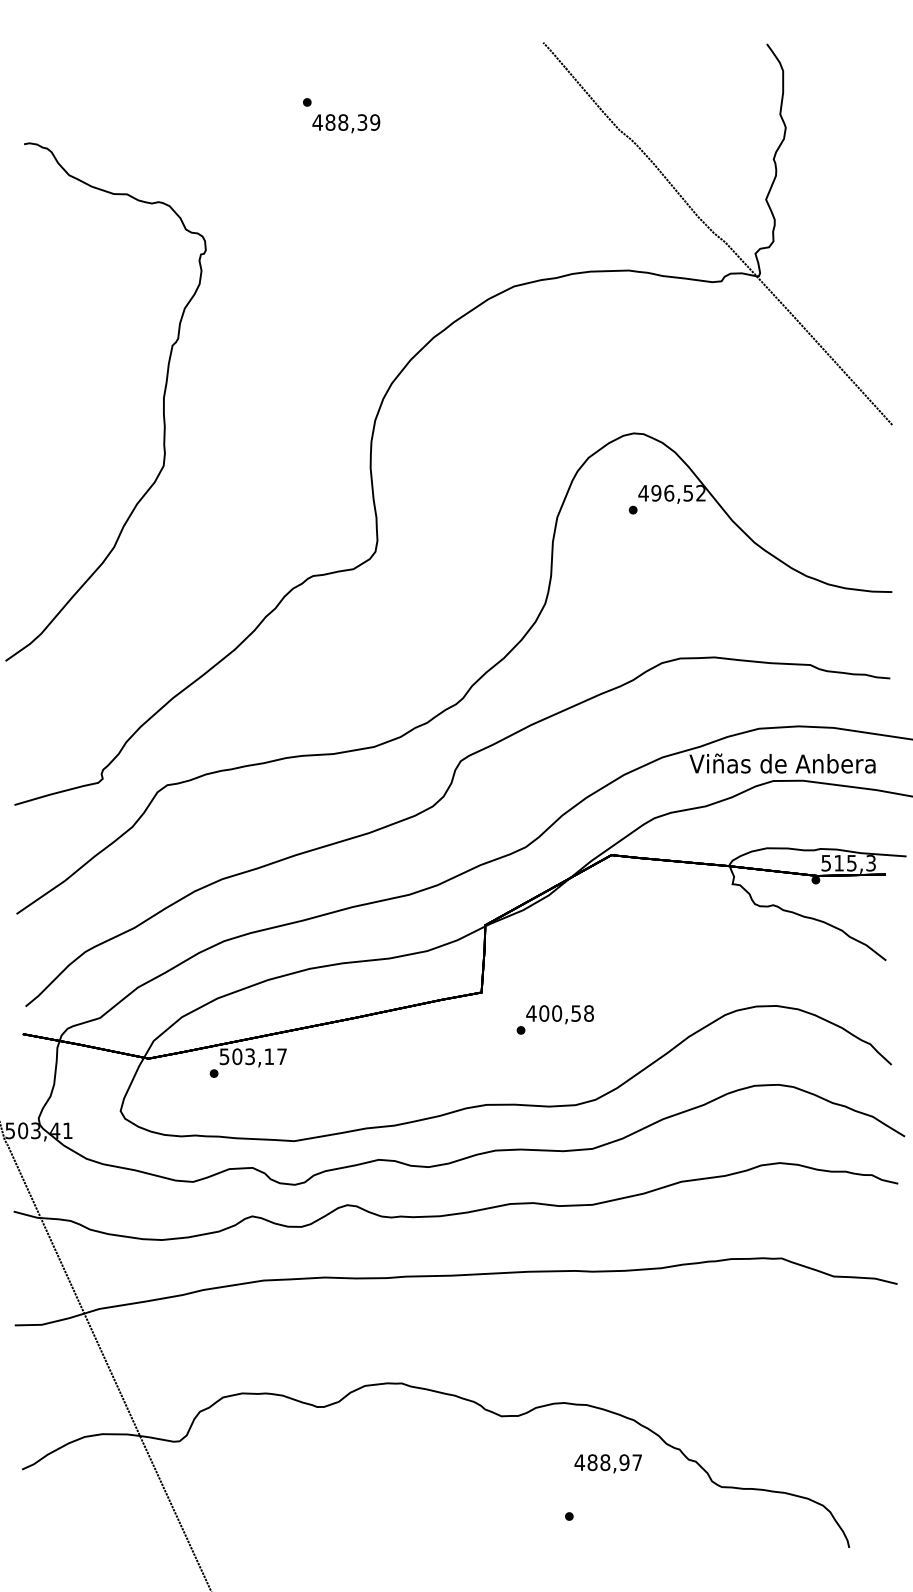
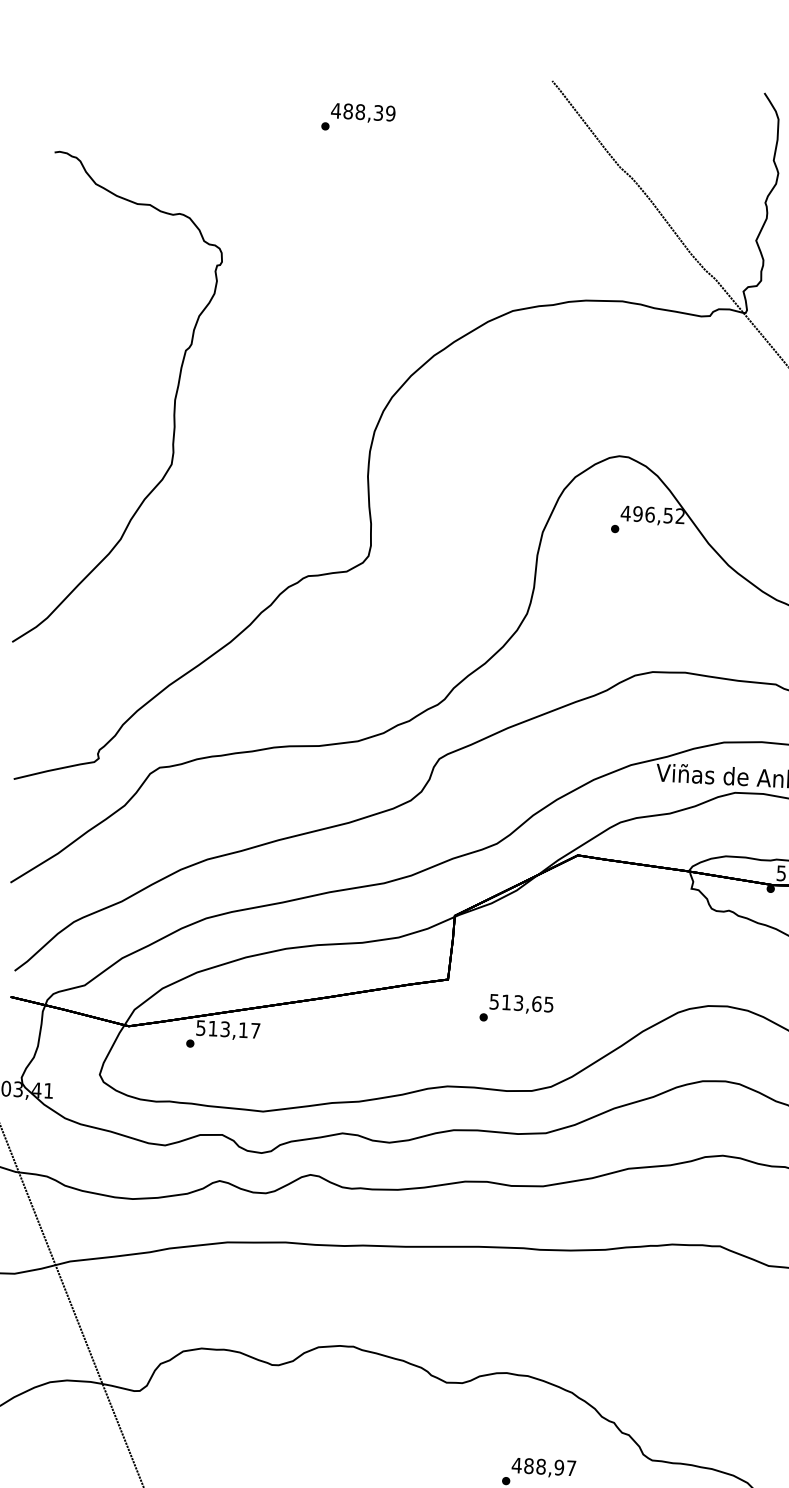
text: (346, 123) -> (363, 113), moved
text: (559, 1013) -> (520, 1003), 400,58 -> 513,65
text: (237, 1056) -> (213, 1028), 503,17 -> 513,17
text: (607, 1463) -> (543, 1467), moved

